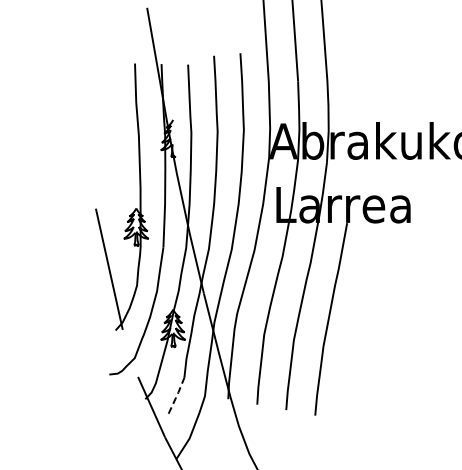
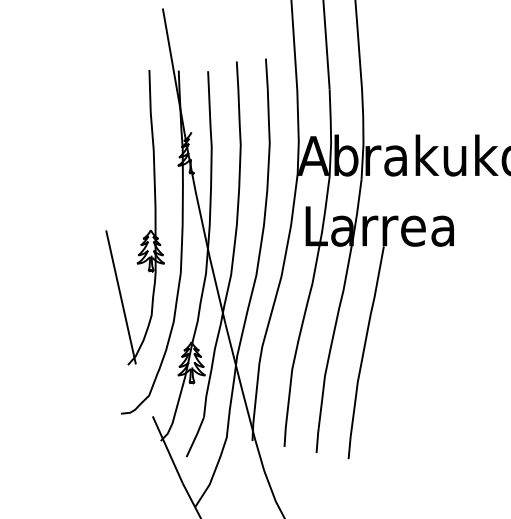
line: (177, 395) -> (196, 436), dashed -> solid

